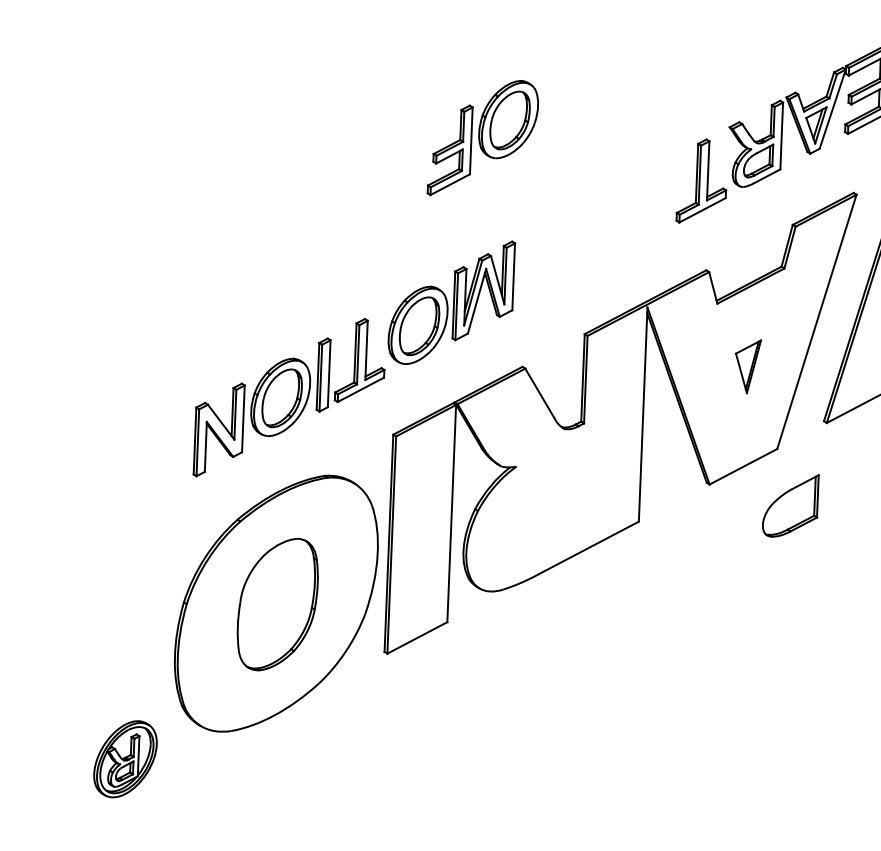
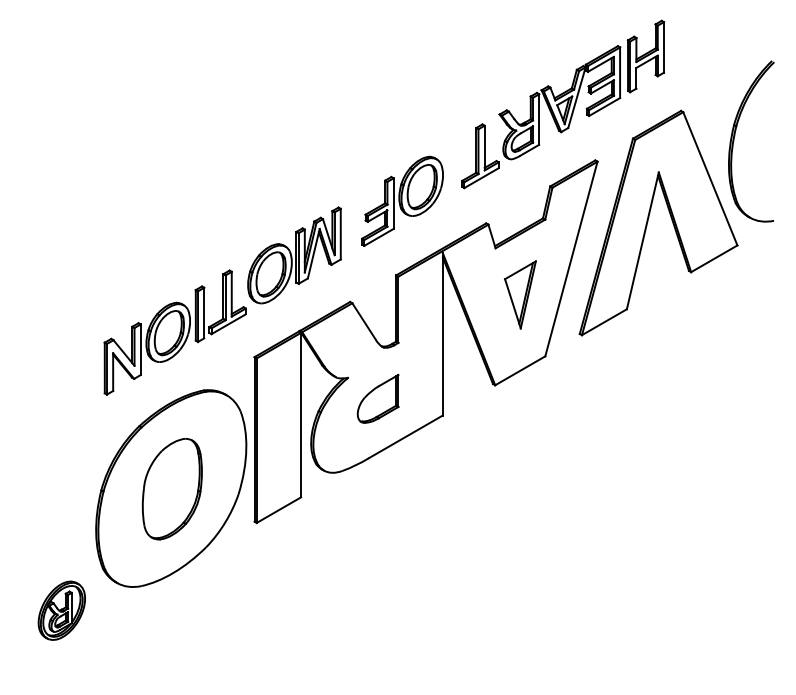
part: (483, 137) -> (402, 200), moved
part: (747, 366) -> (520, 294), size x1.67
part: (789, 505) -> (377, 398), moved

